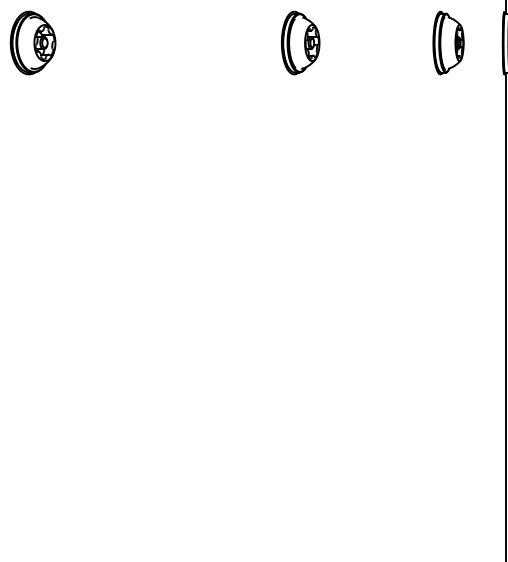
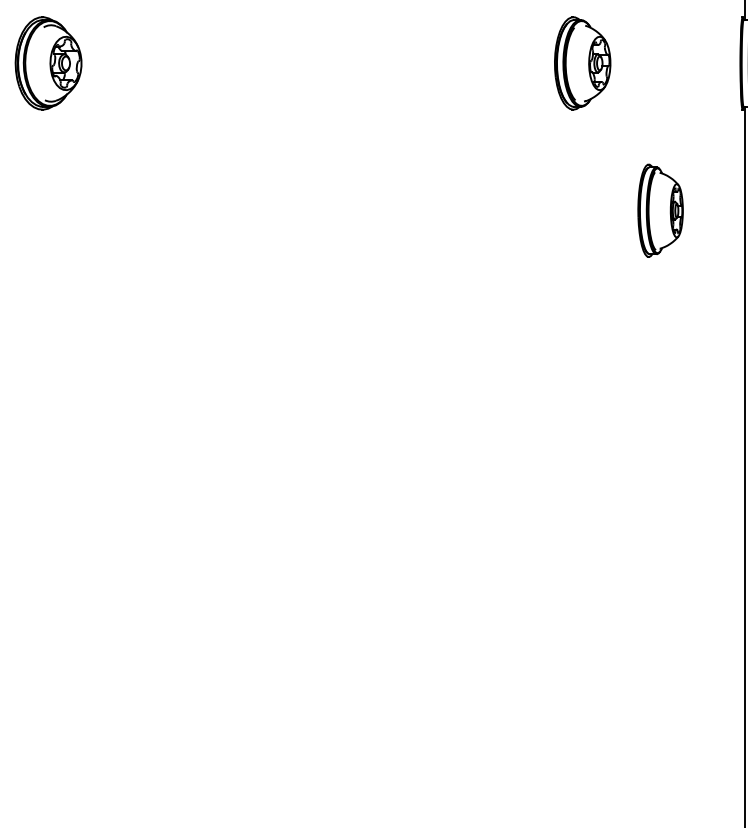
part: (300, 42) -> (582, 62), moved
part: (448, 42) -> (660, 209), moved

